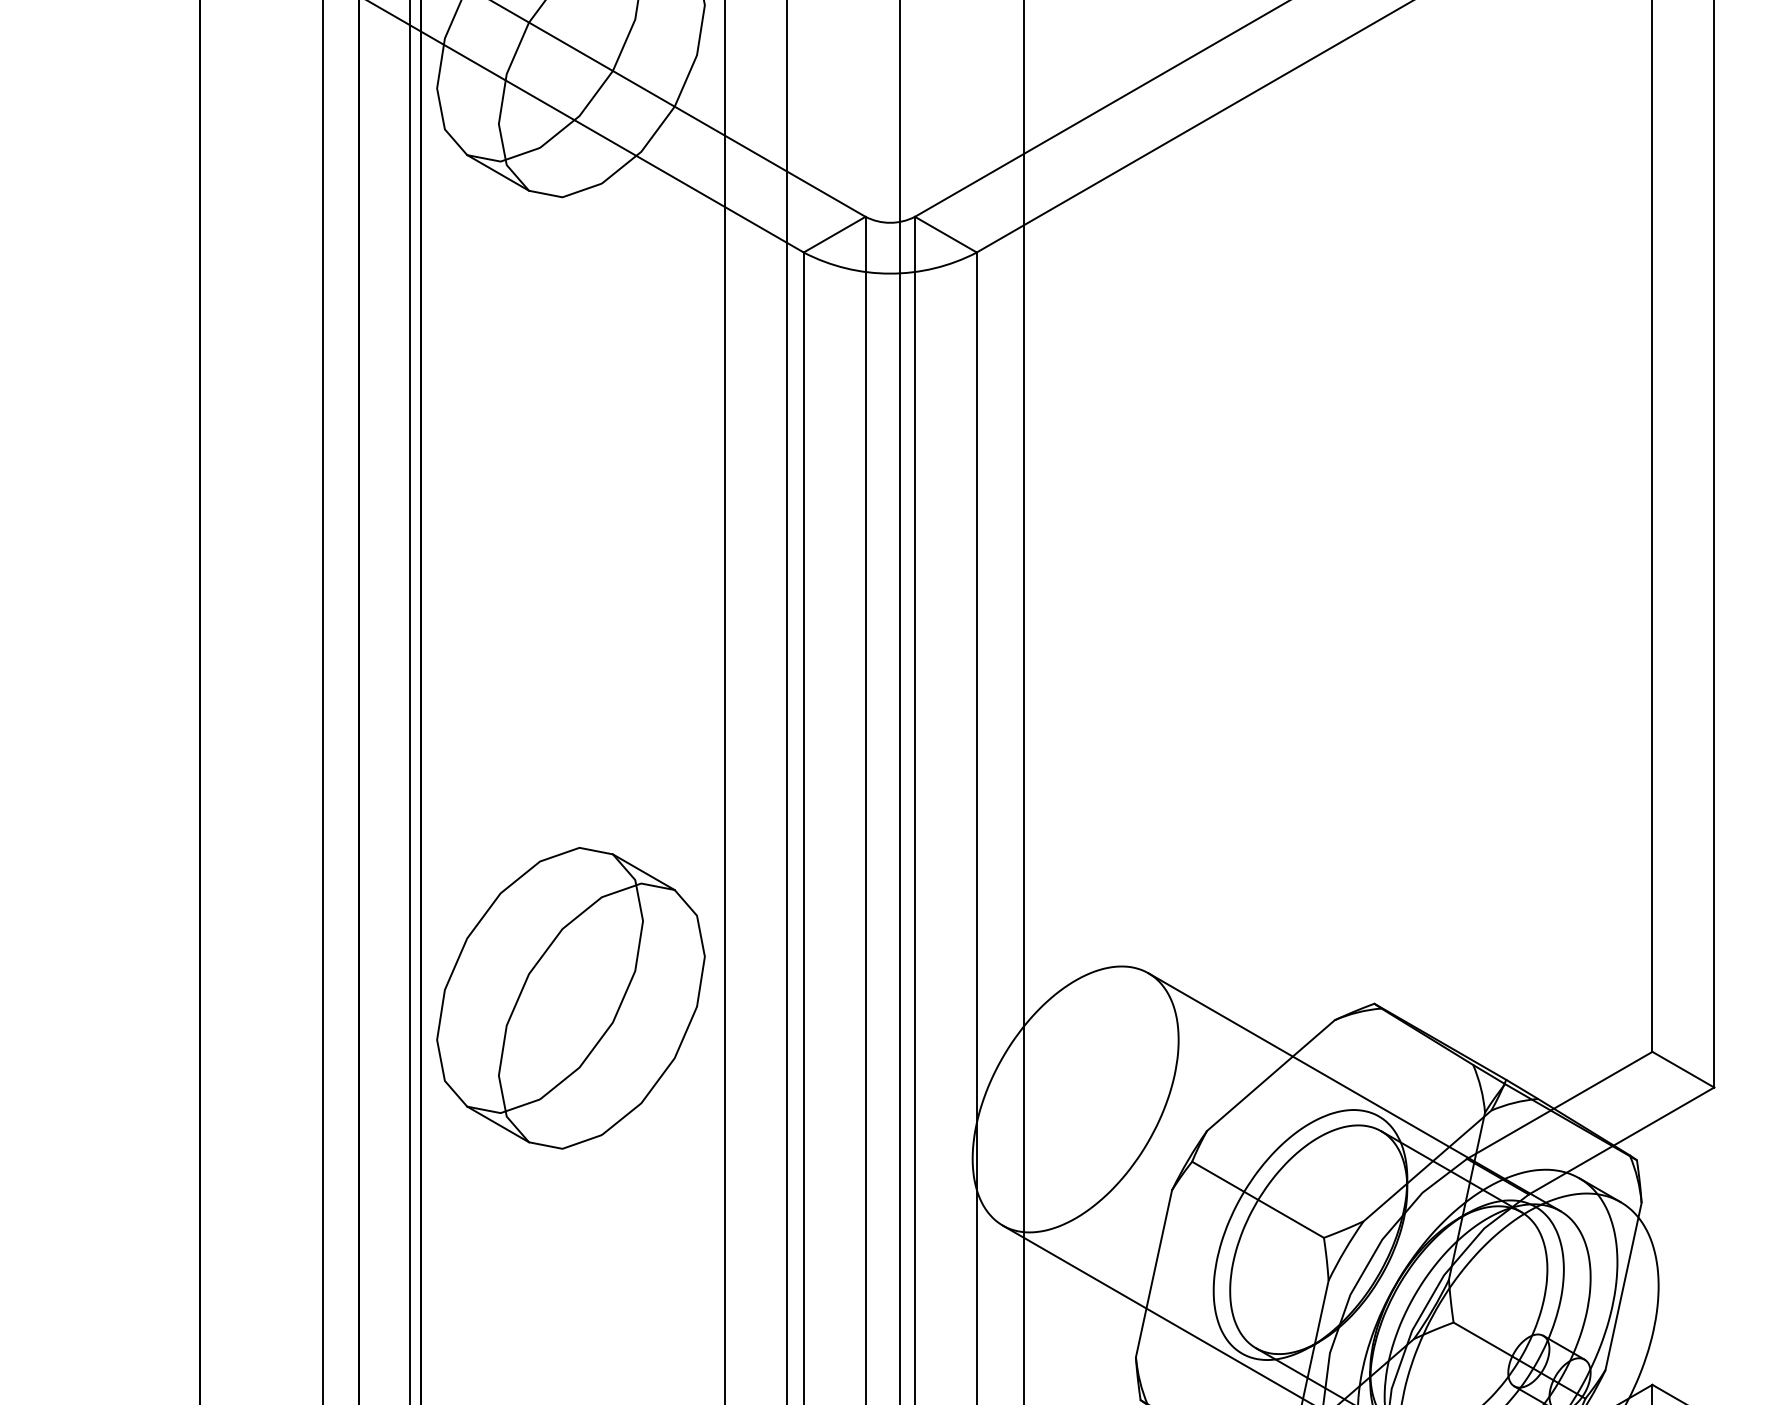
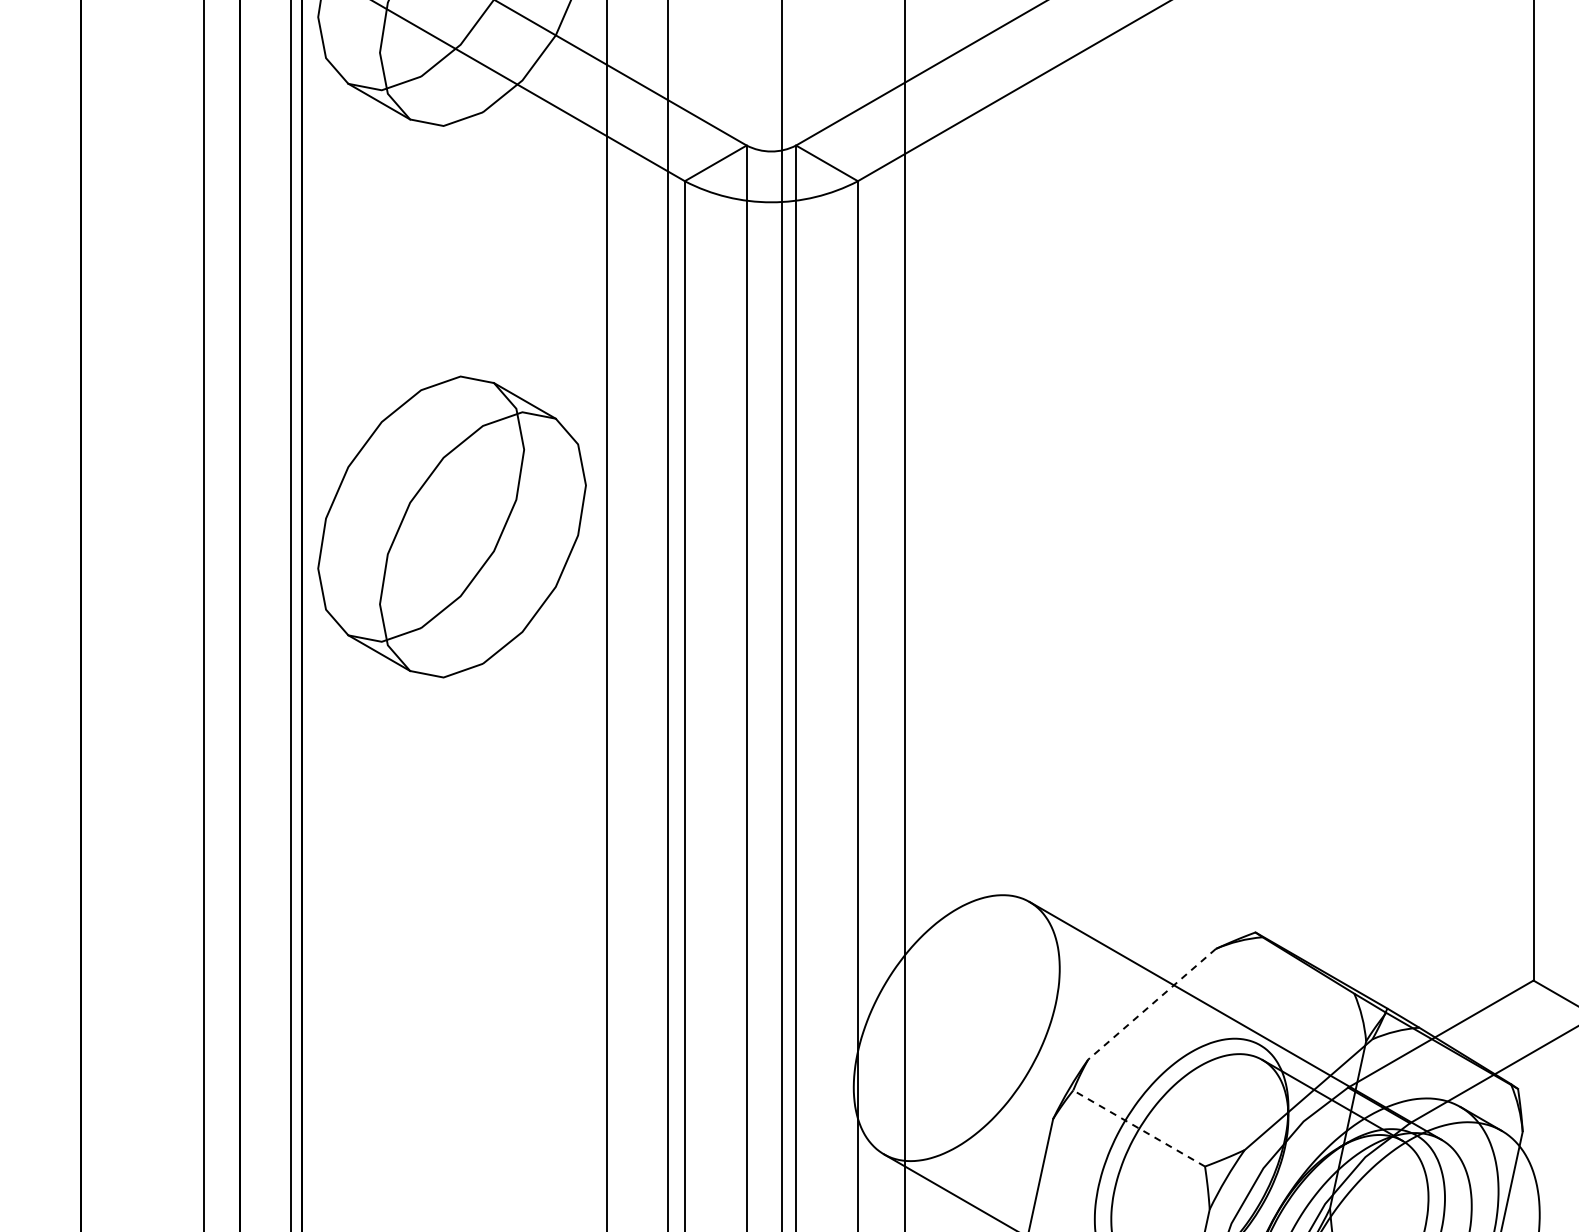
part: (570, 998) -> (451, 527), moved
line: (1270, 1075) -> (1151, 1004), solid -> dashed
line: (1257, 1199) -> (1138, 1128), solid -> dashed

